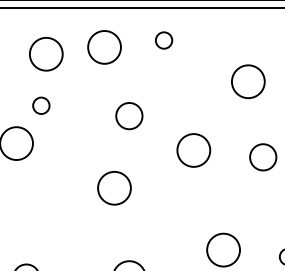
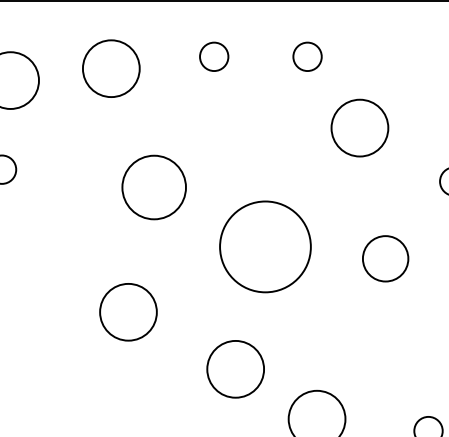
circle: (218, 40) -> (308, 56), added
circle: (129, 116) -> (154, 188), size x1.4
circle: (193, 150) -> (265, 246), size x1.6
circle: (176, 221) -> (235, 369), added

